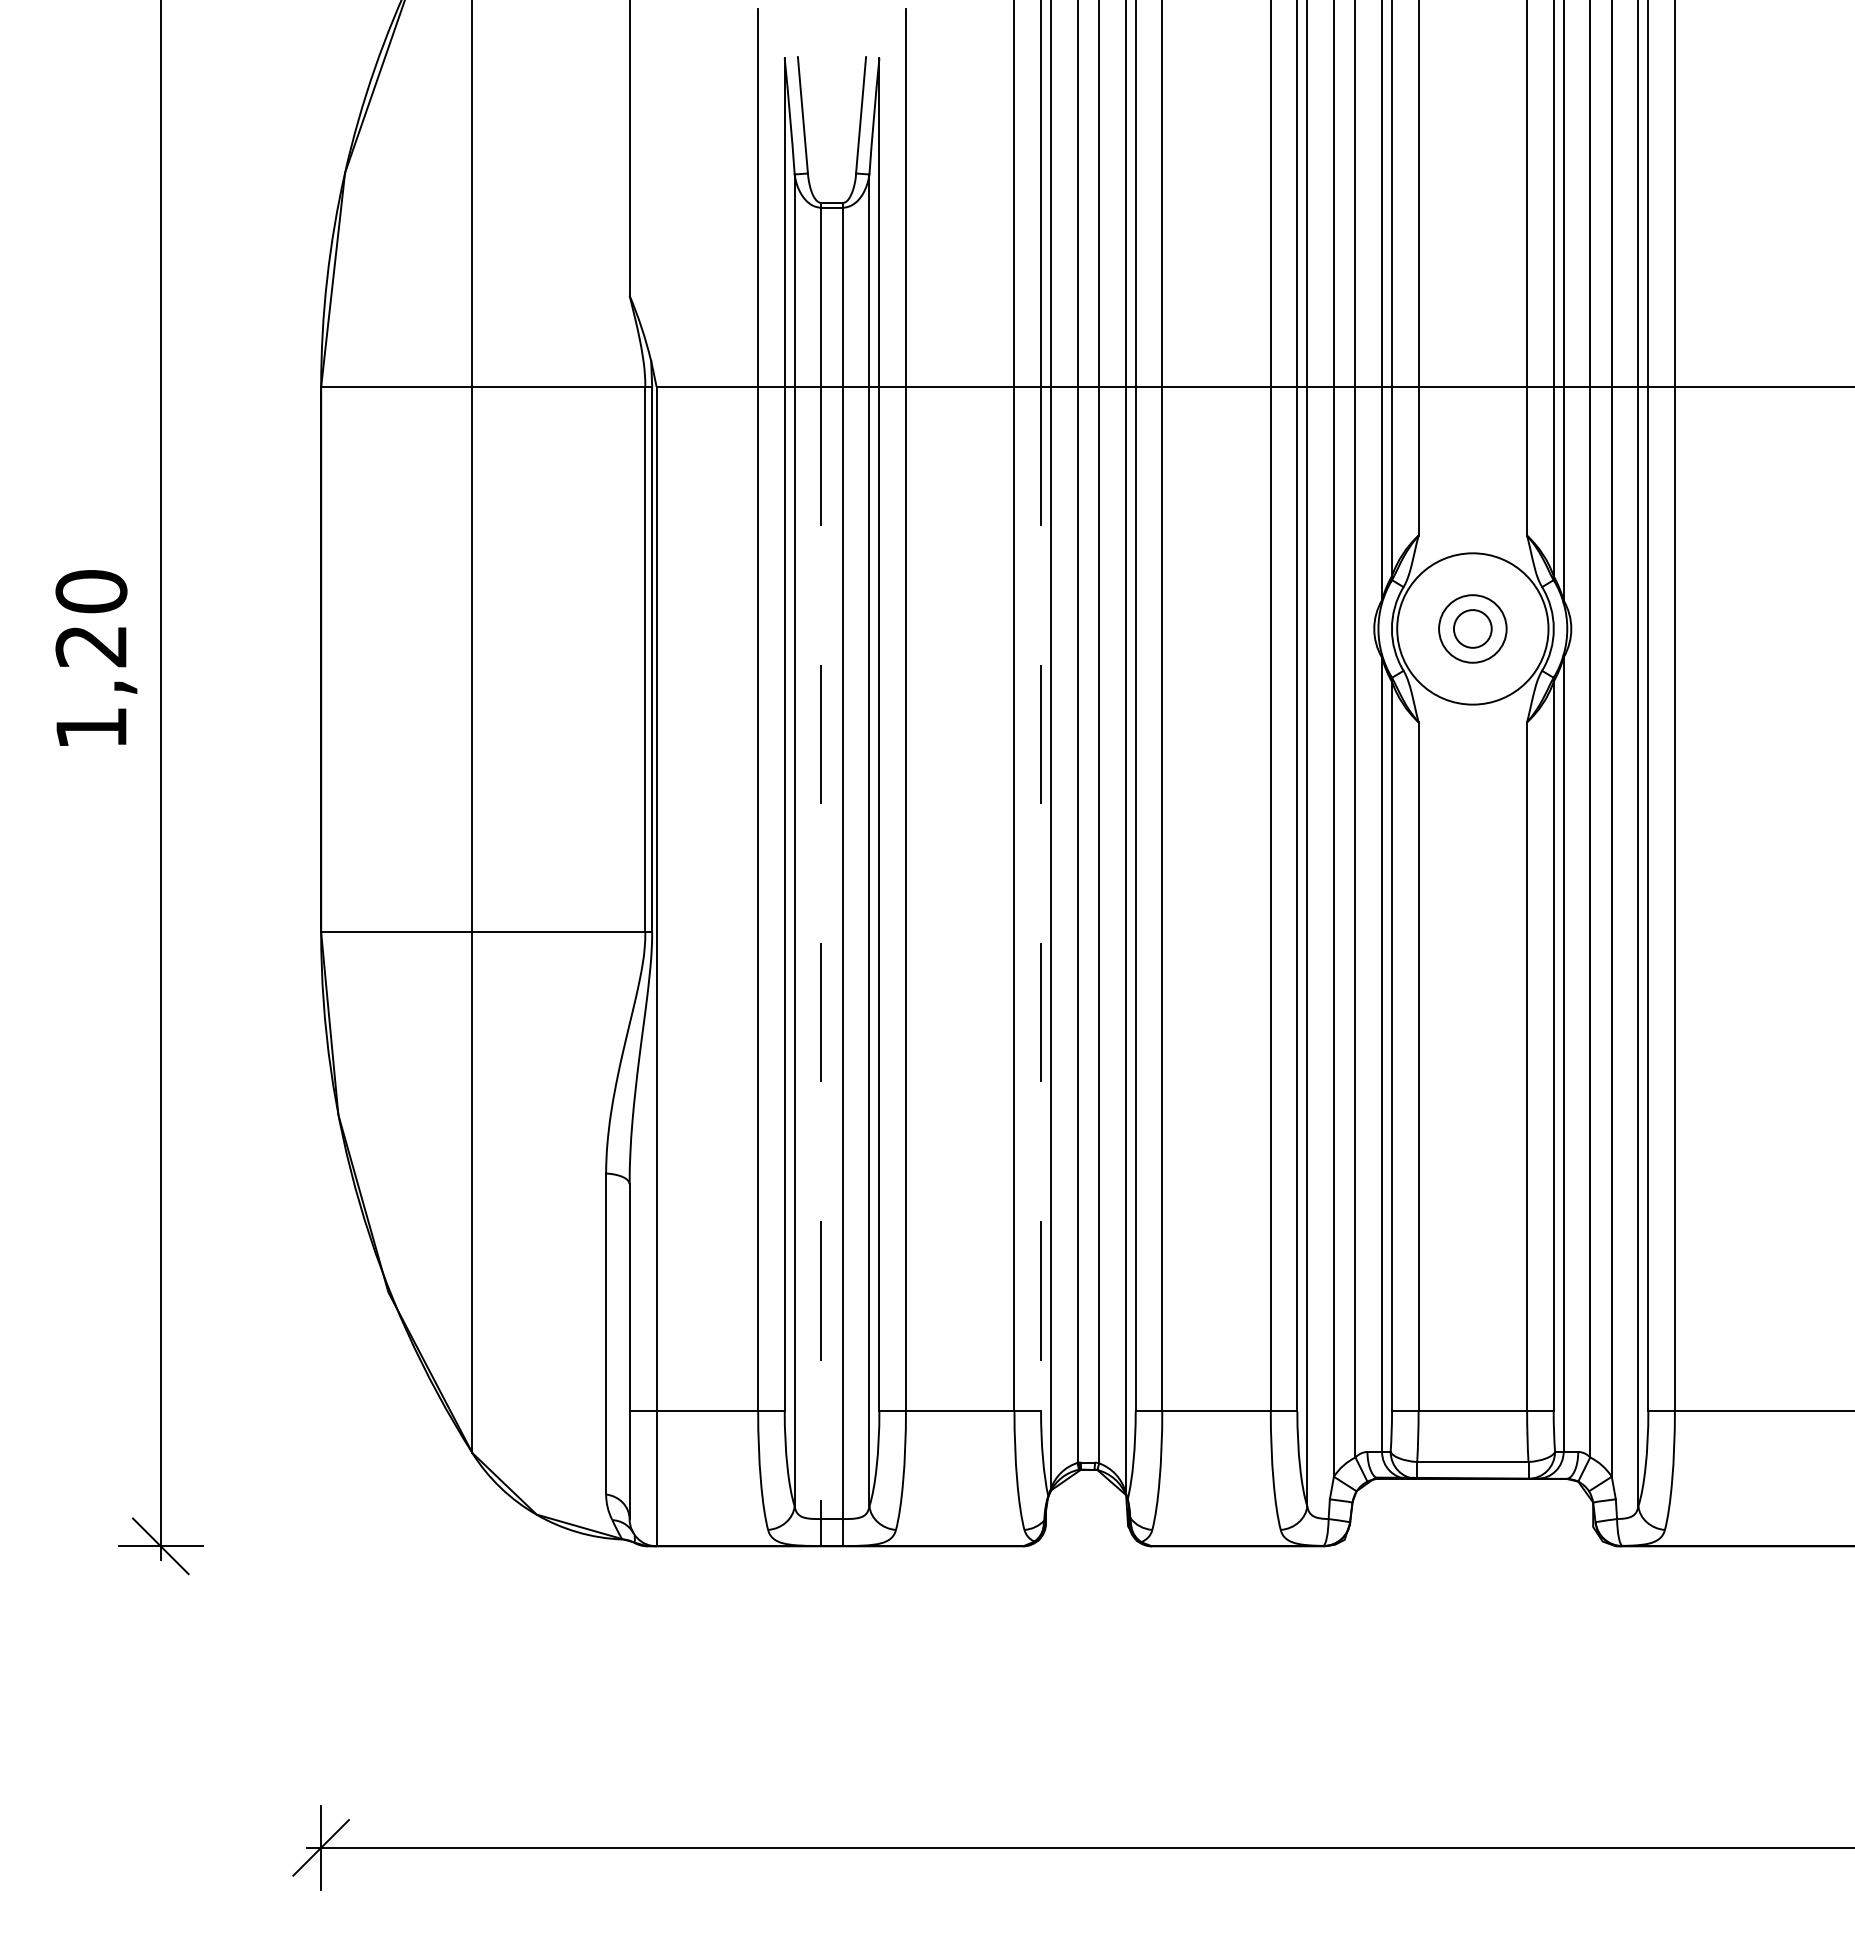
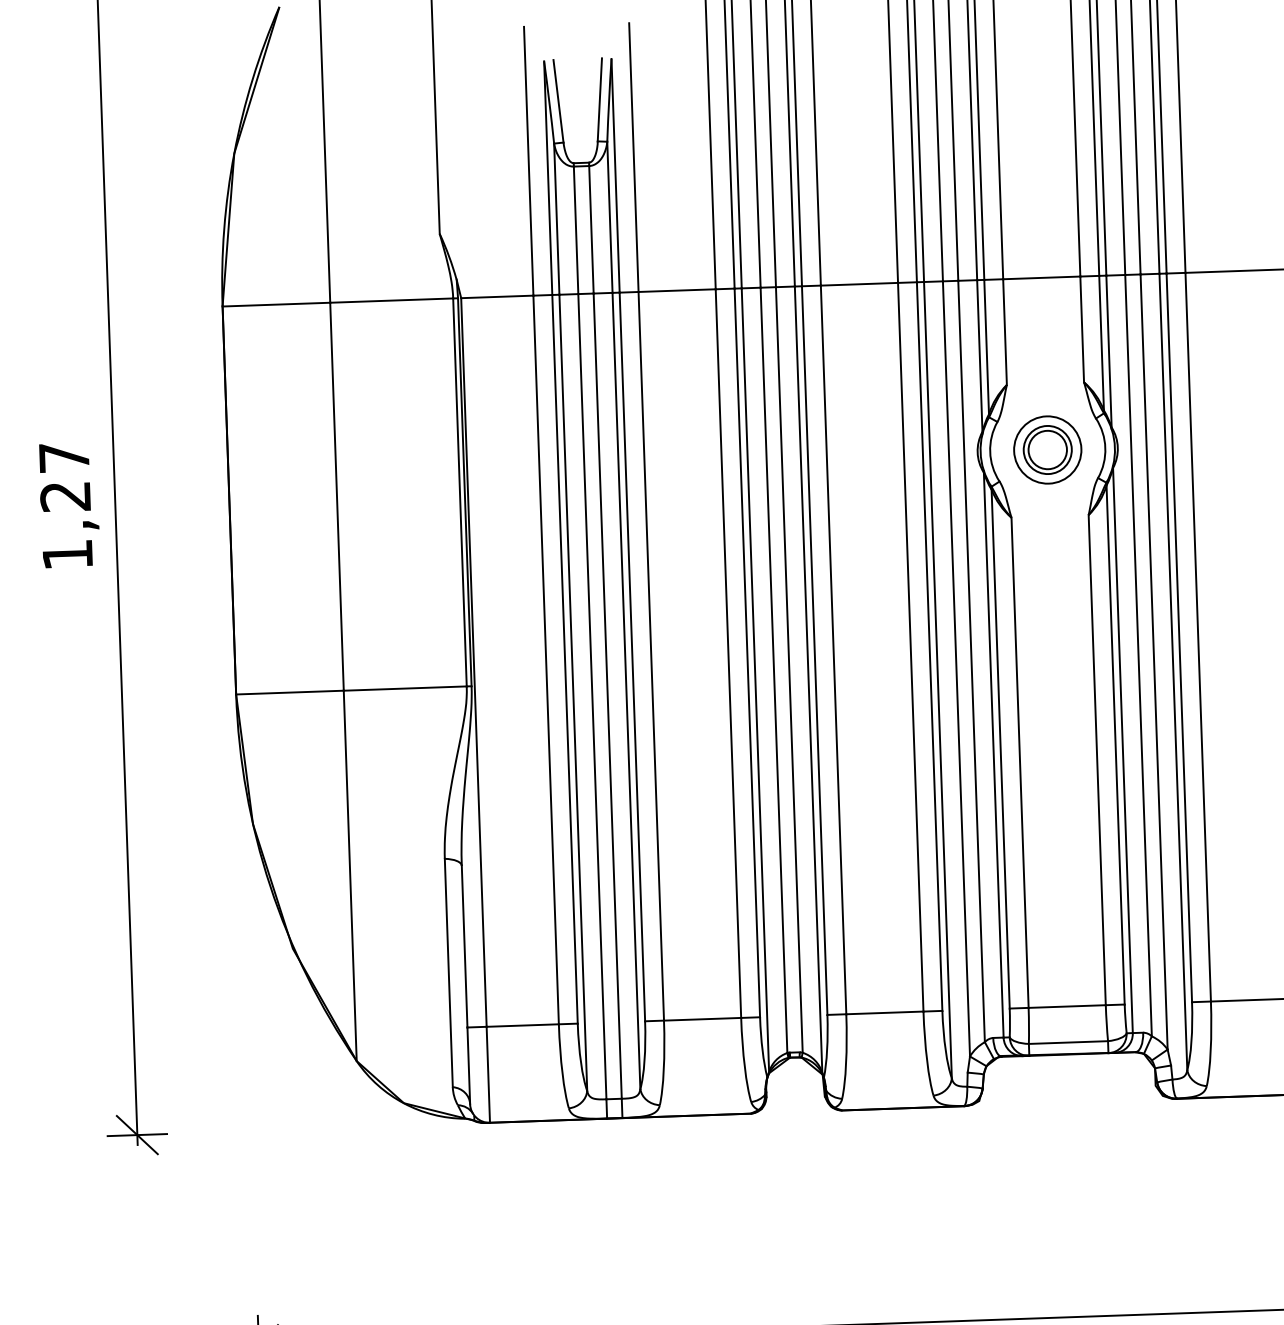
text: (91, 591) -> (64, 457), 1,20 -> 1,27
circle: (1472, 628) -> (1047, 449), size x0.62
circle: (1472, 628) -> (1047, 449), size x1.43
line: (1041, 899) -> (747, 653), dashed -> solid
line: (821, 953) -> (592, 697), dashed -> solid

